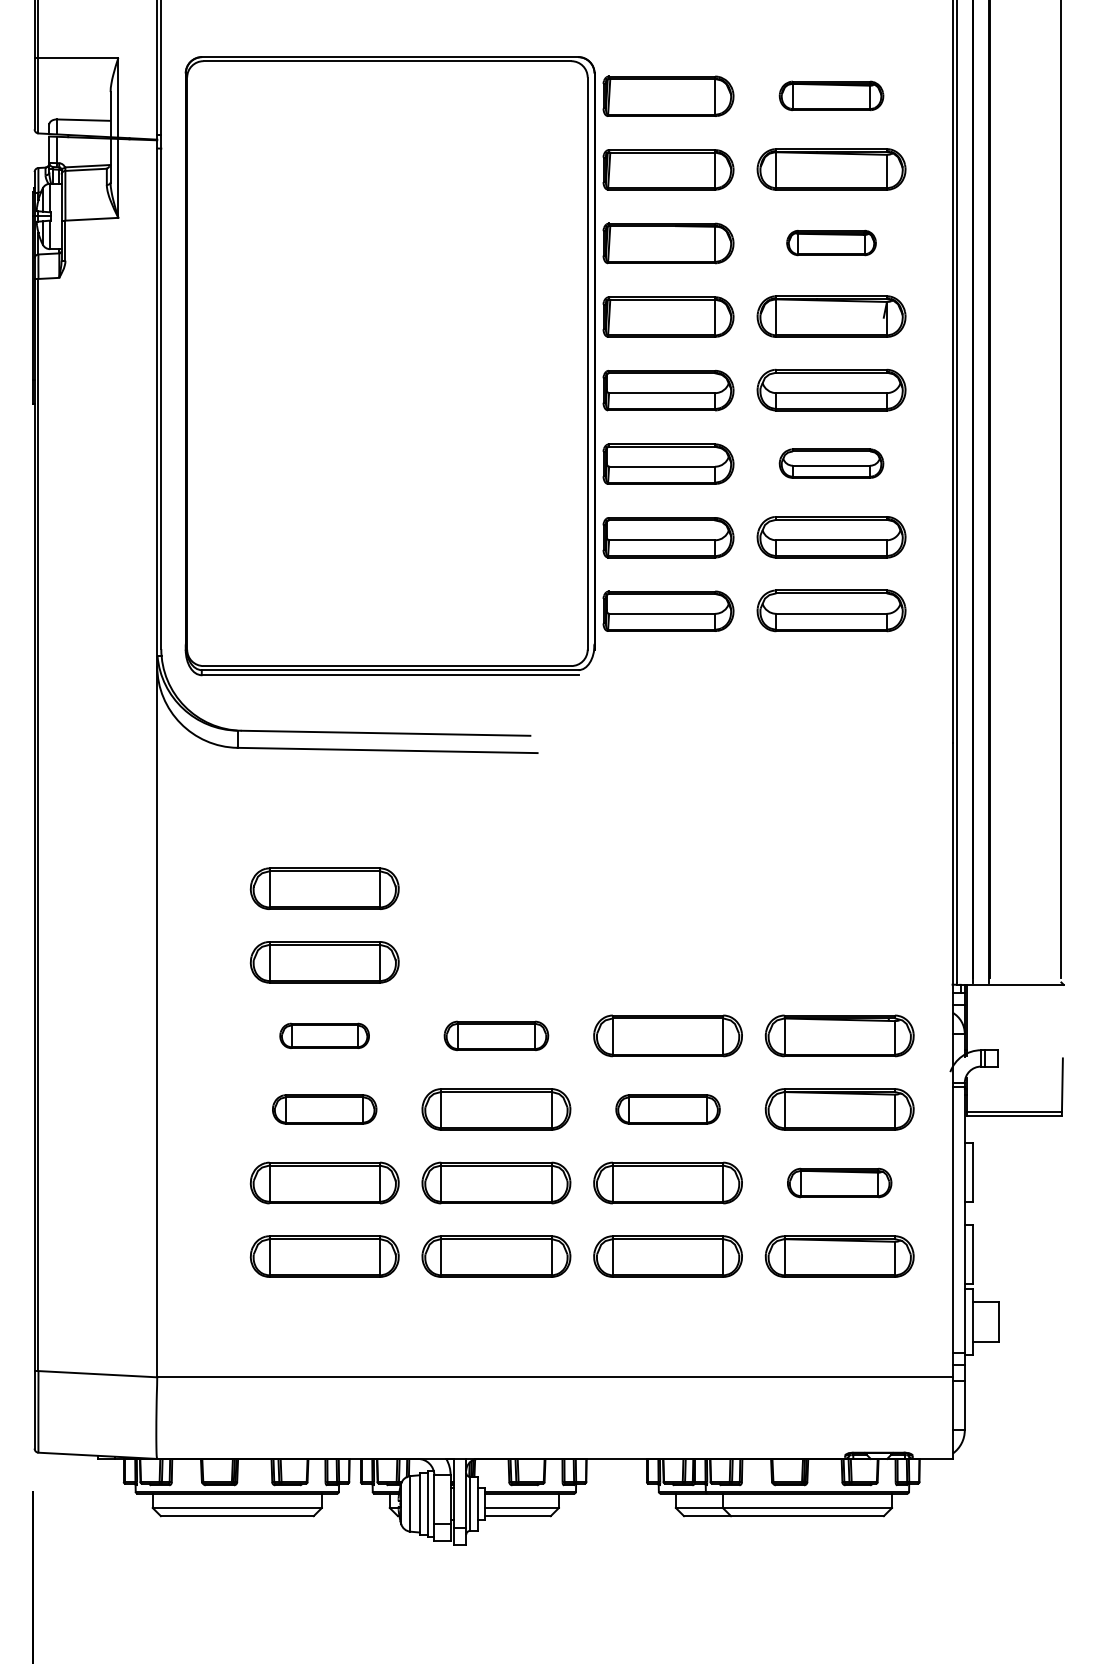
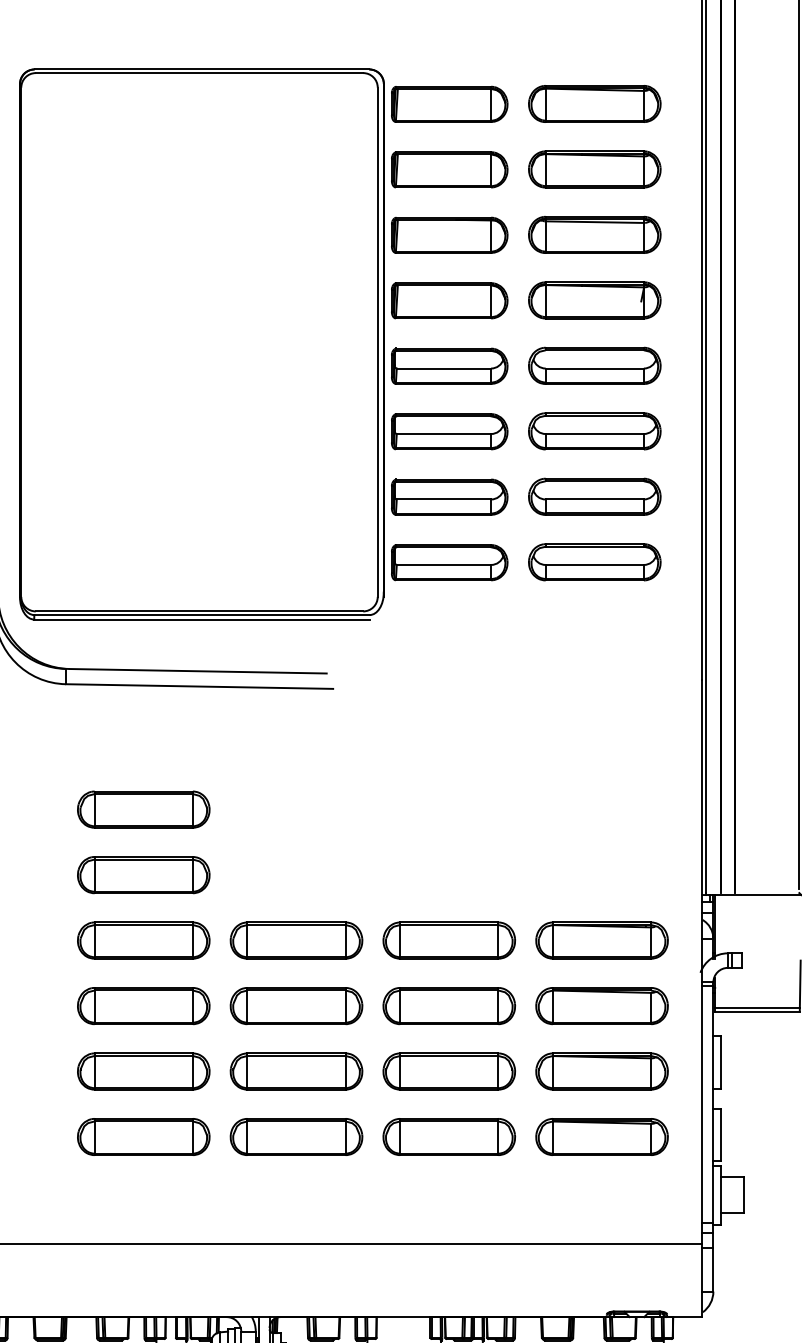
part: (831, 95) -> (594, 103), size x1.43
part: (831, 242) -> (594, 234), size x1.67
part: (831, 463) -> (594, 431), size x1.43
part: (324, 1035) -> (143, 940), size x1.67
part: (496, 1035) -> (296, 940), size x1.43
part: (324, 1109) -> (143, 1006), size x1.43
part: (667, 1109) -> (448, 1006), size x1.43
part: (839, 1182) -> (601, 1071), size x1.43

